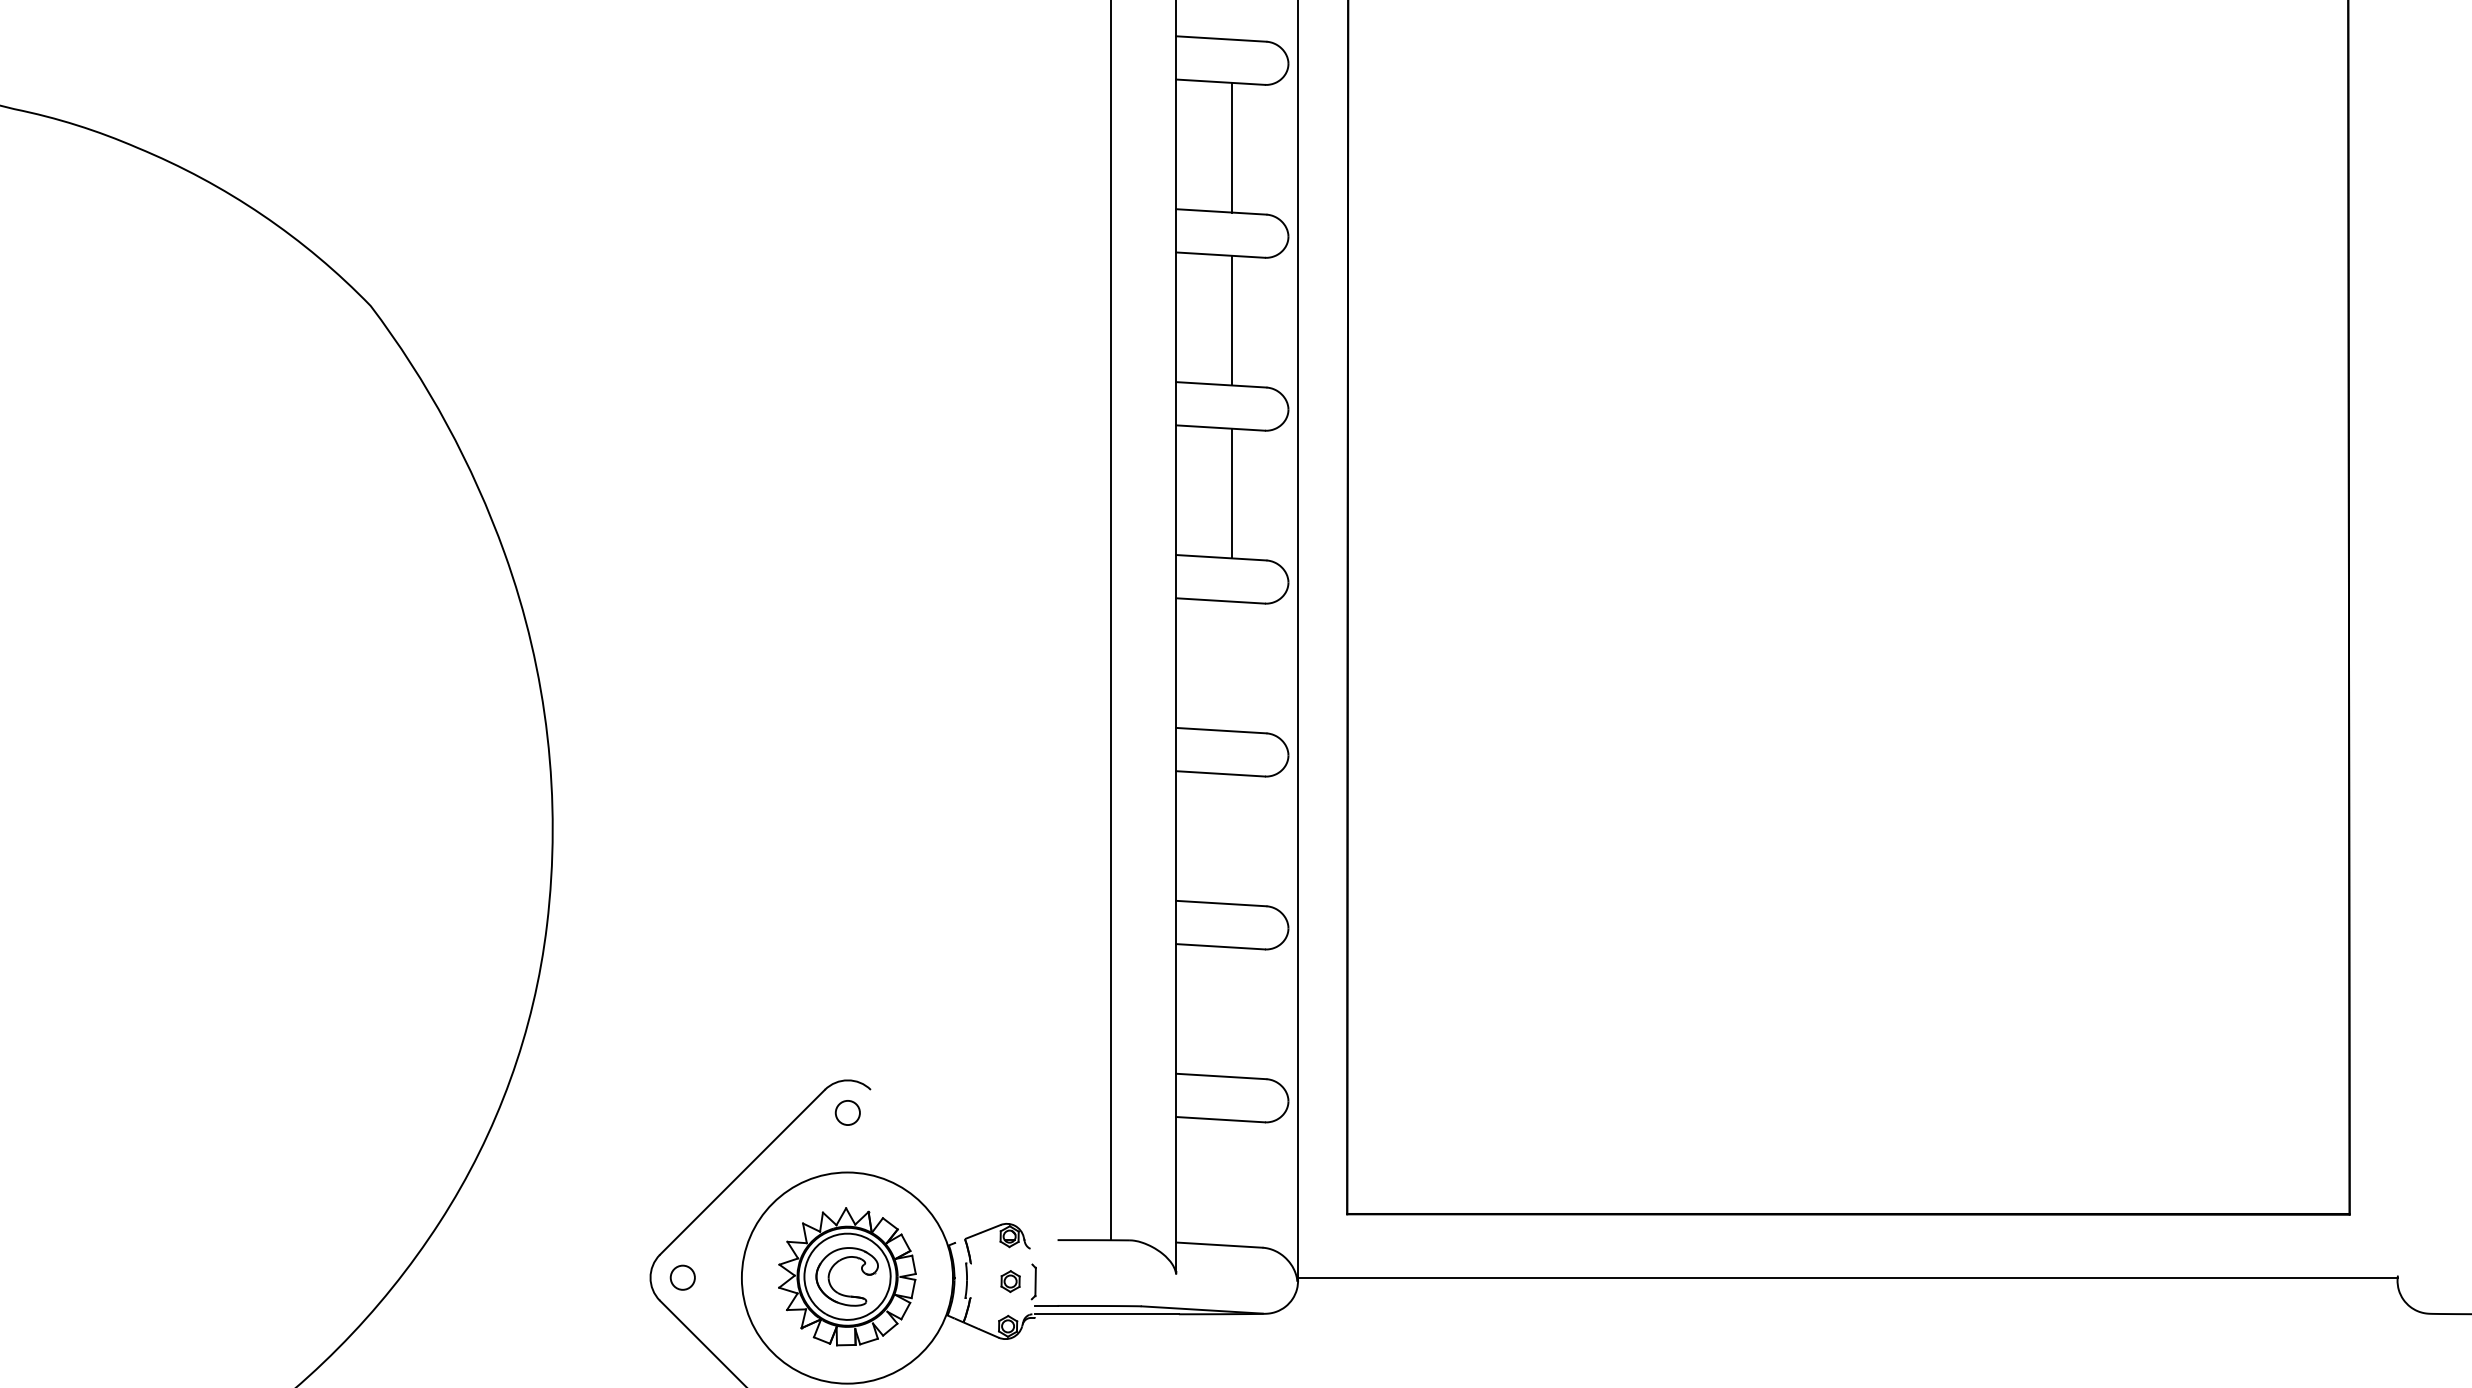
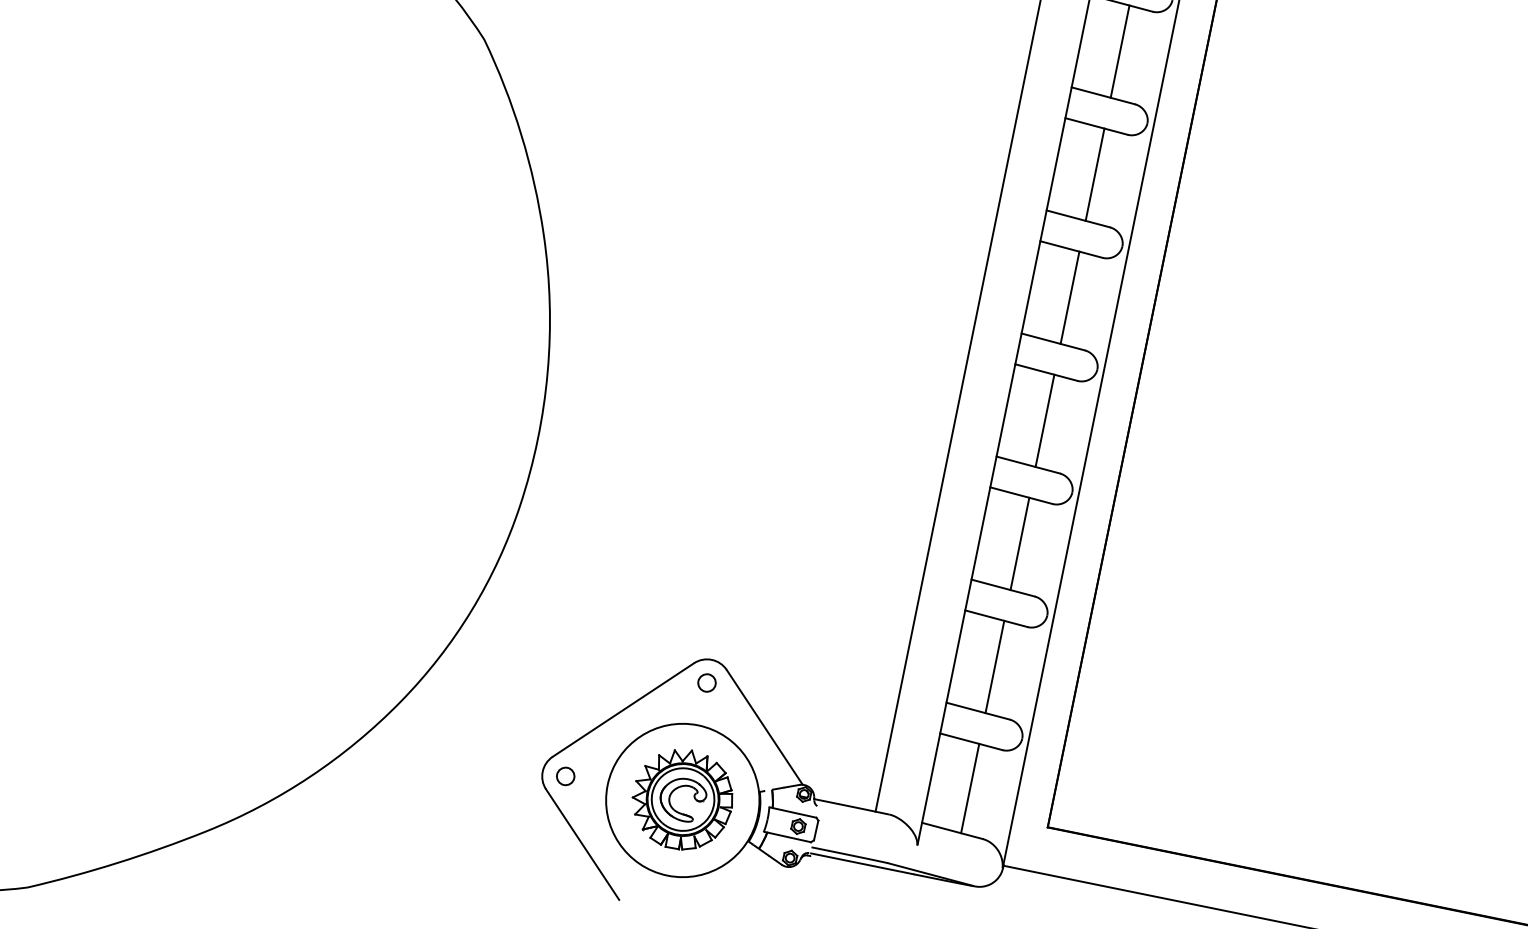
line: (1231, 666) -> (1044, 420), added
line: (1231, 839) -> (1019, 543), added
line: (1231, 1012) -> (994, 667), added
line: (937, 1156) -> (764, 727), added
line: (1231, 1182) -> (969, 788), added
line: (1040, 1240) -> (825, 801), added
line: (999, 1263) -> (793, 812), added
line: (998, 1298) -> (787, 836), added

